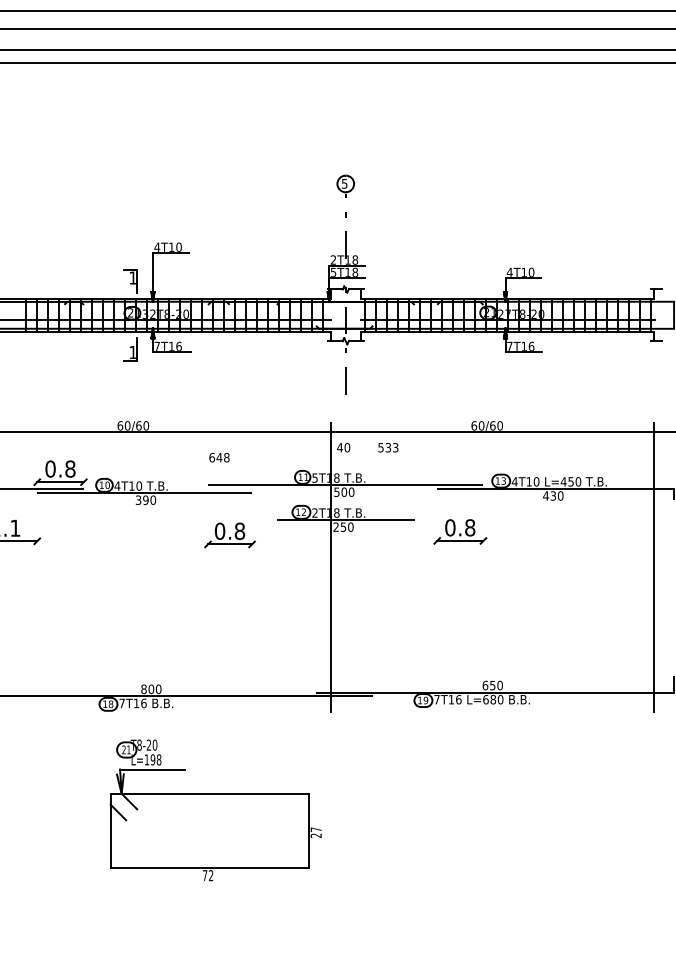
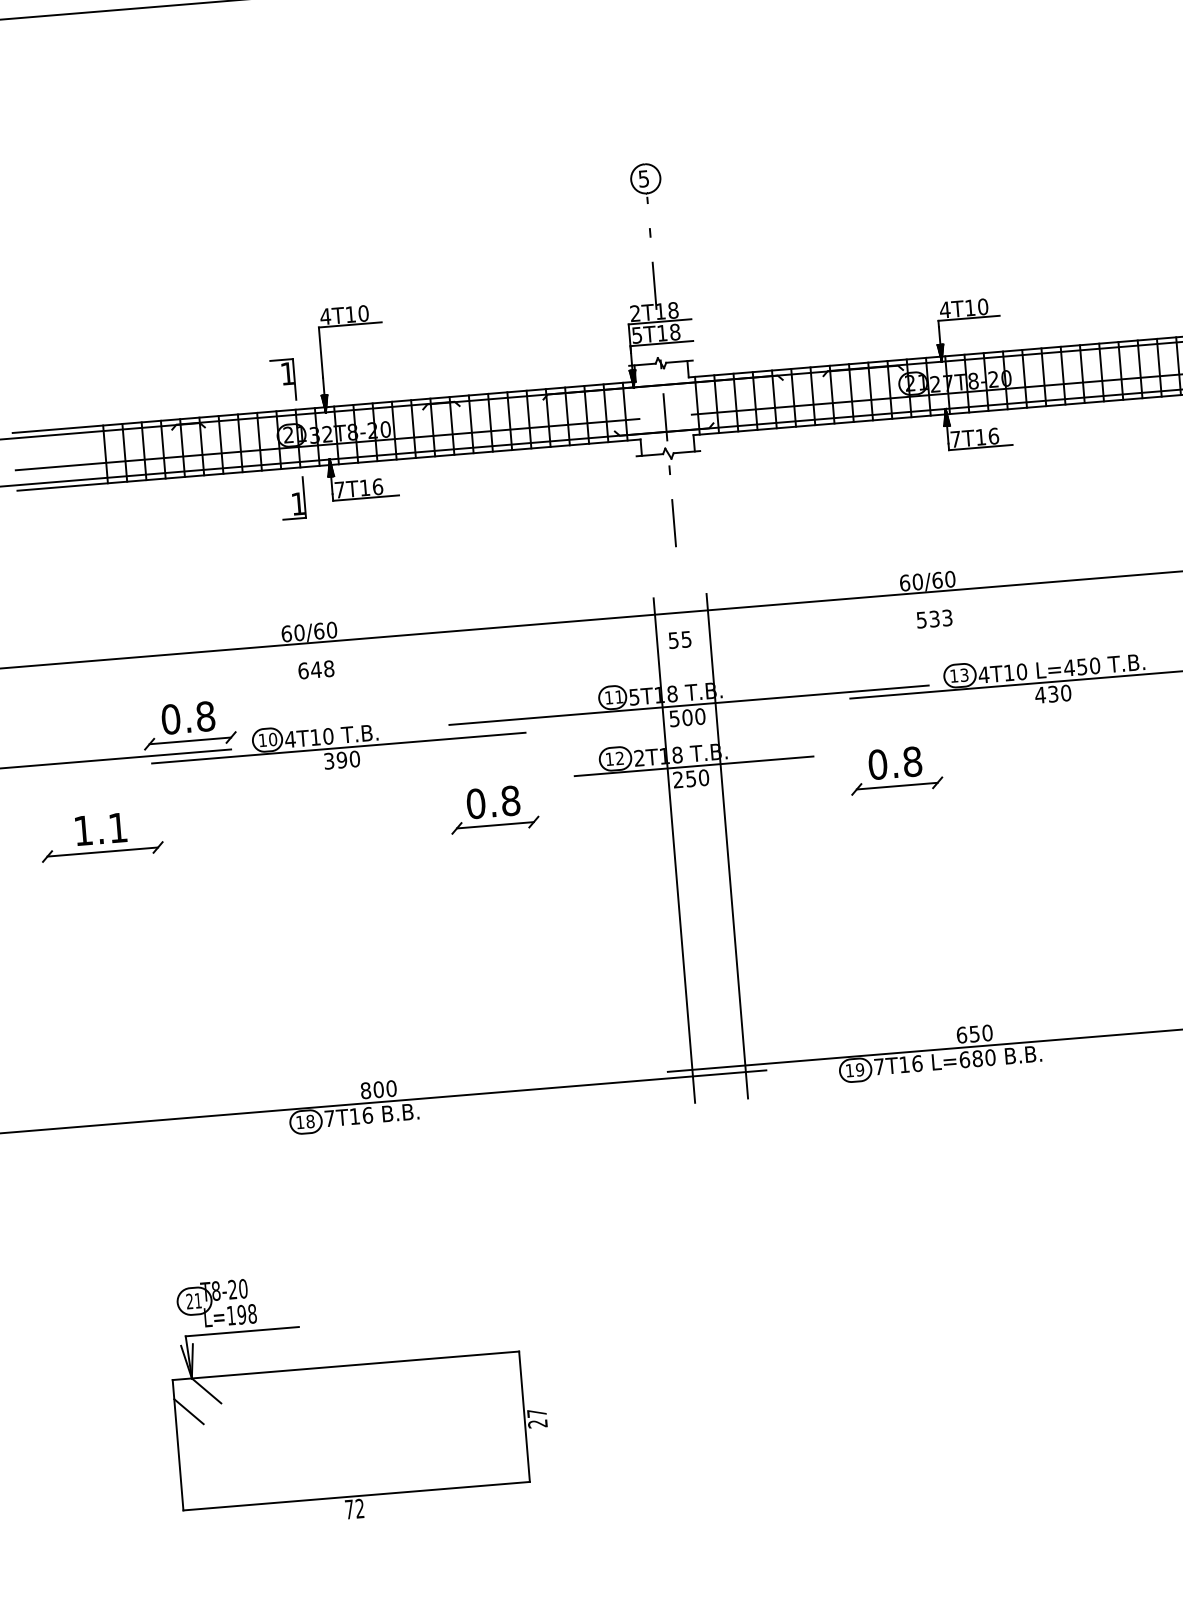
text: (343, 447) -> (679, 639), 40 -> 55
text: (388, 447) -> (934, 618), moved
text: (219, 457) -> (316, 669), moved
line: (360, 566) -> (726, 845), added
part: (215, 810) -> (358, 1394), moved

